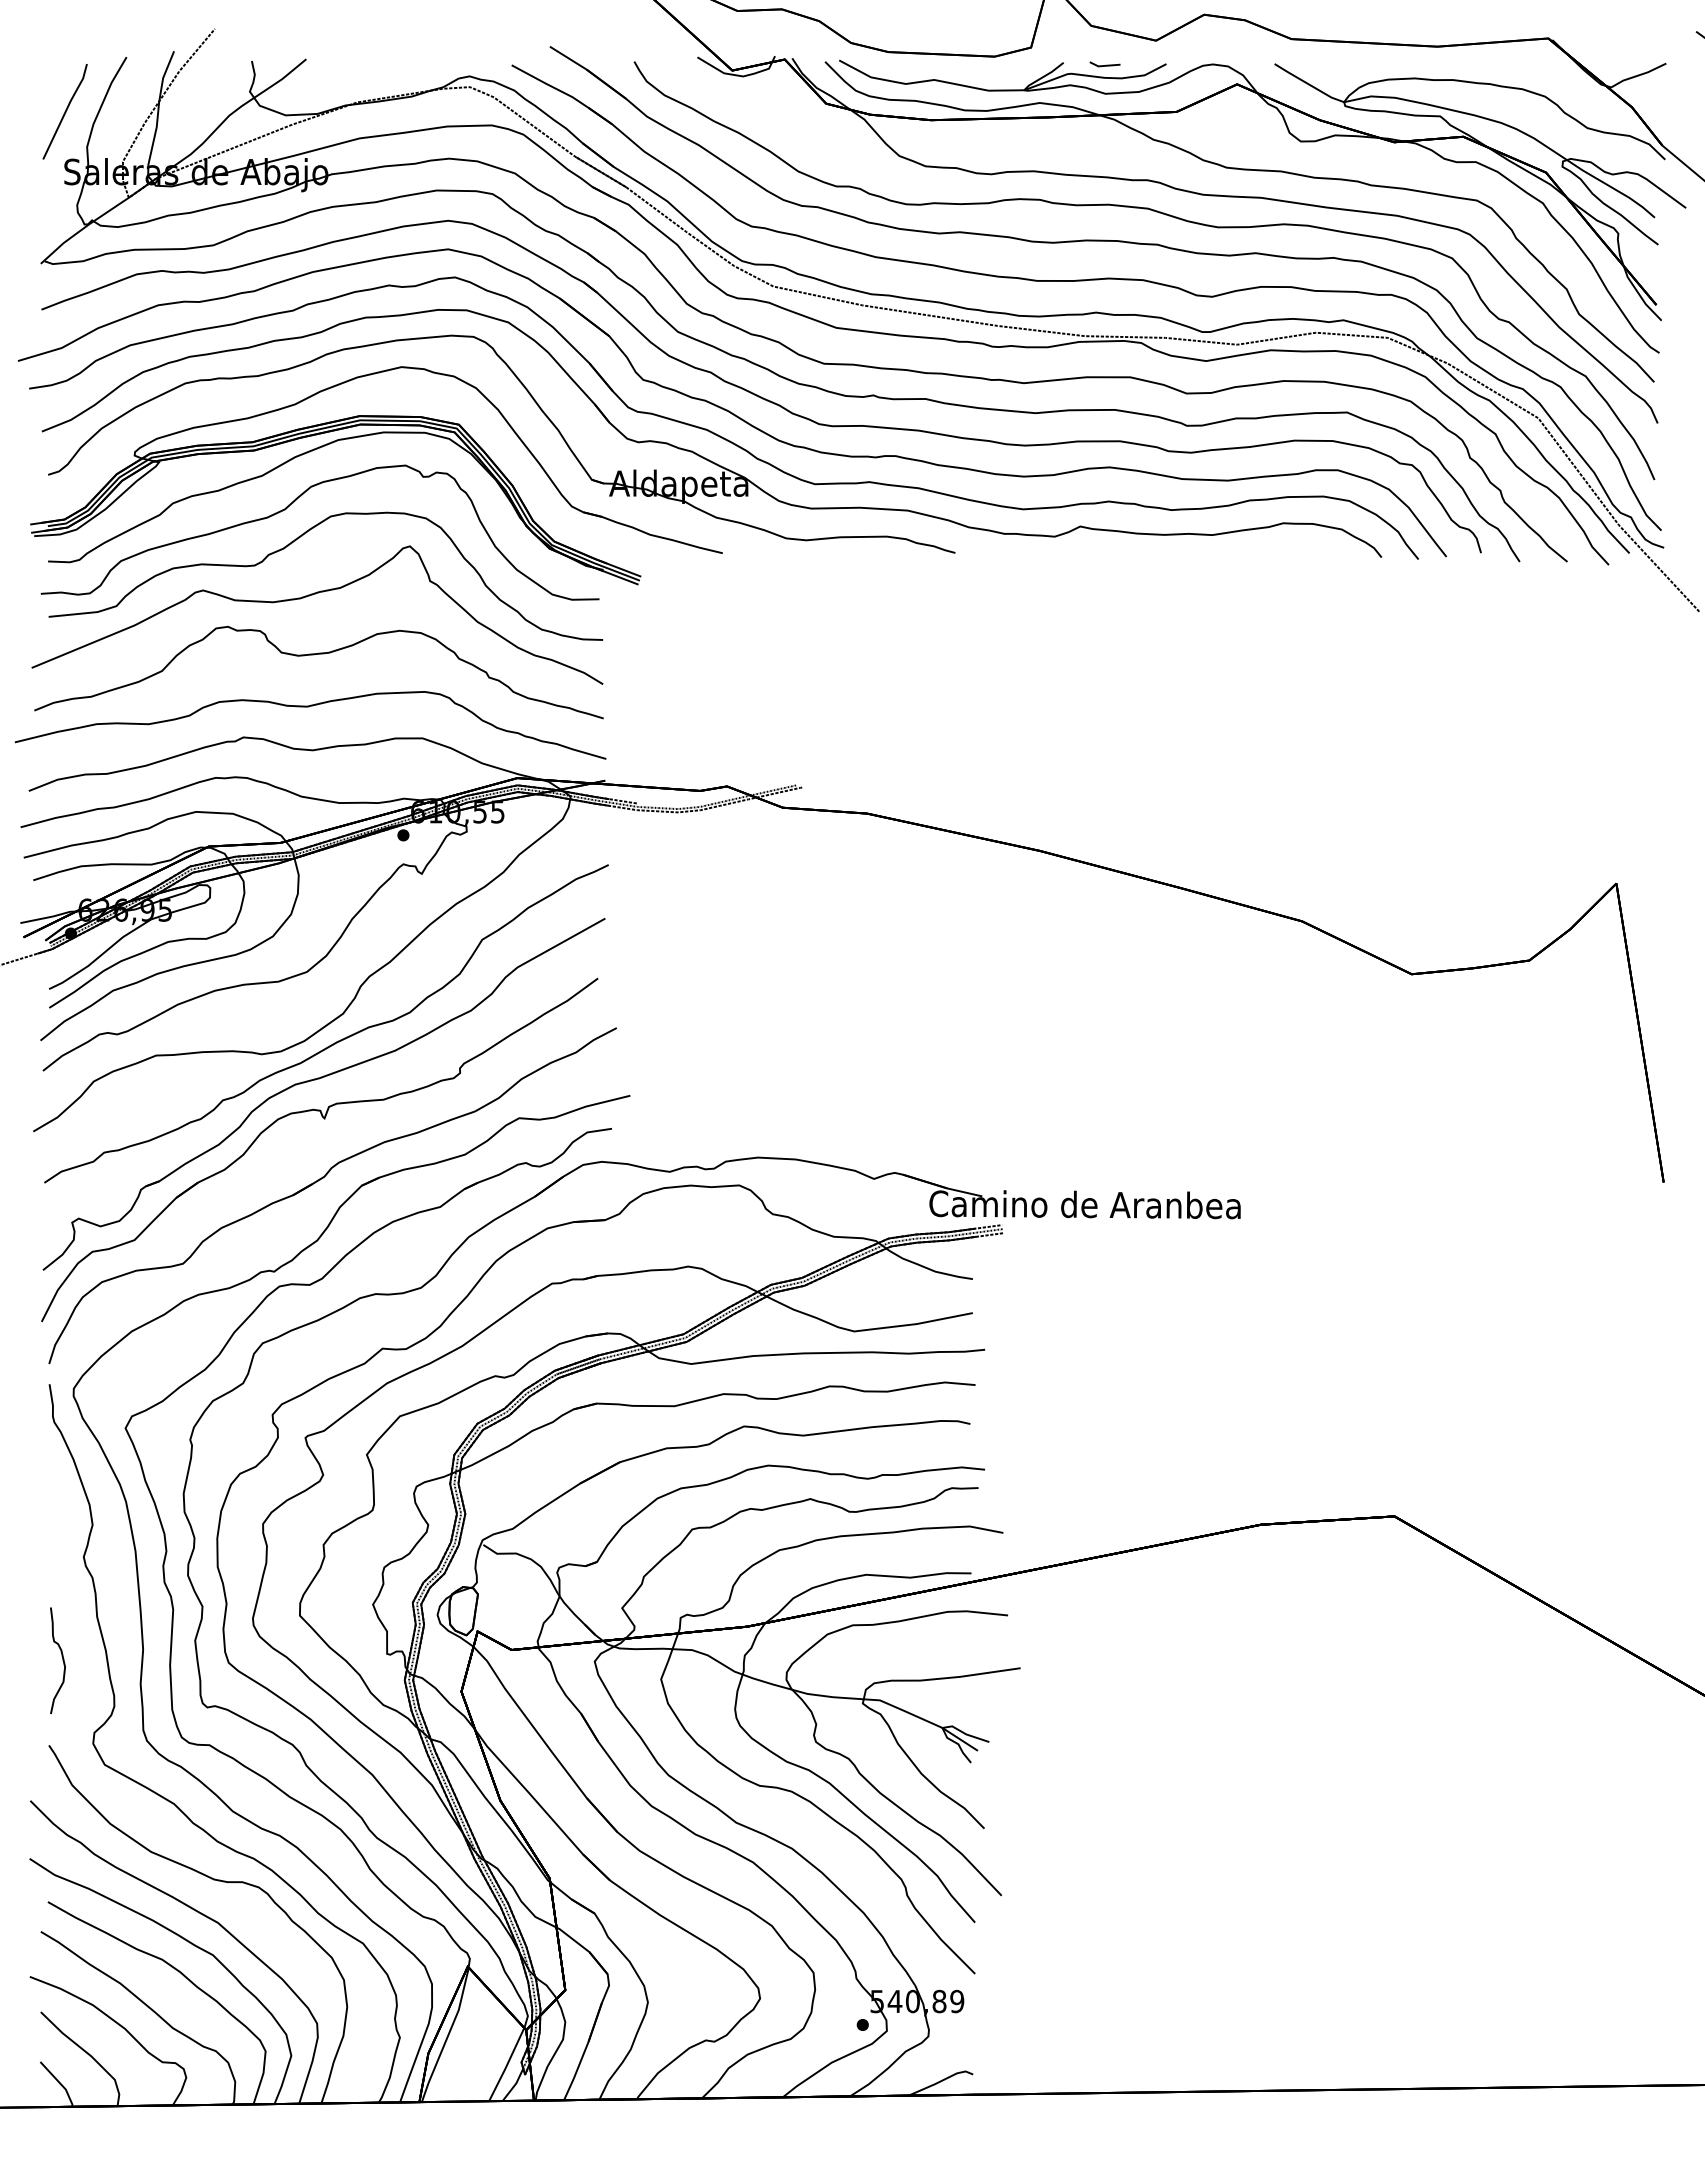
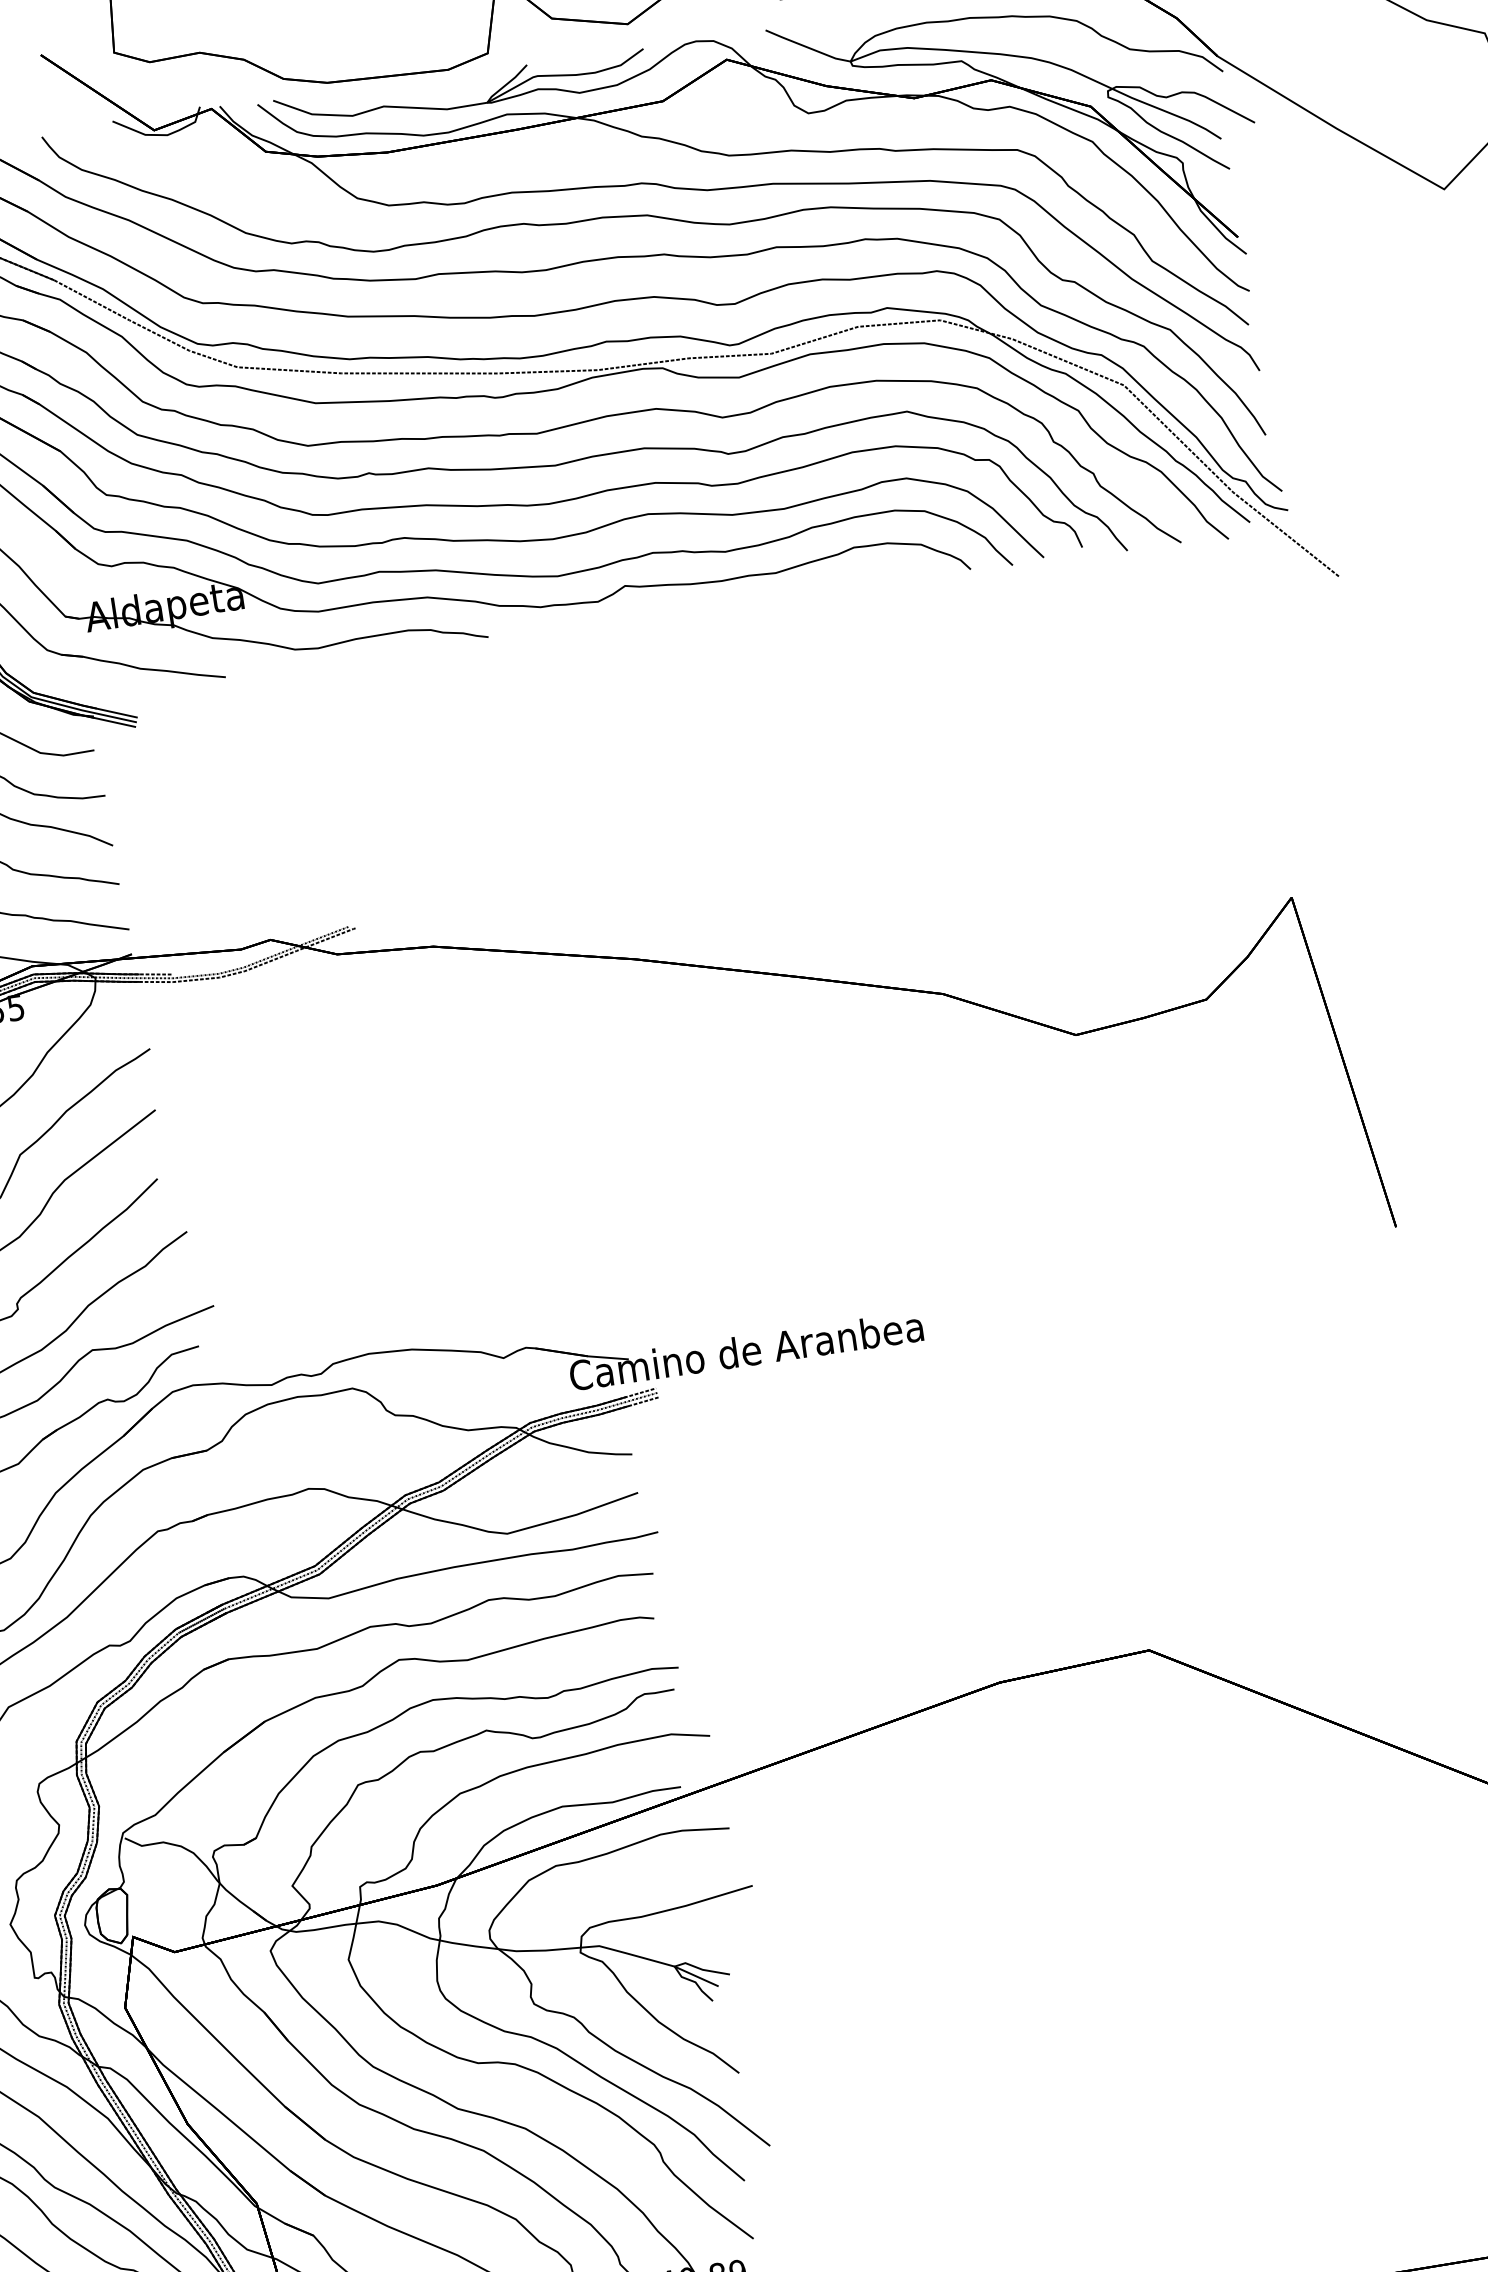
line: (1104, 65) -> (573, 61), removed

